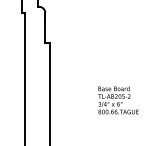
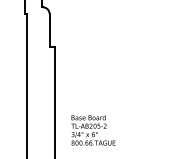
text: (118, 100) -> (93, 130), moved

